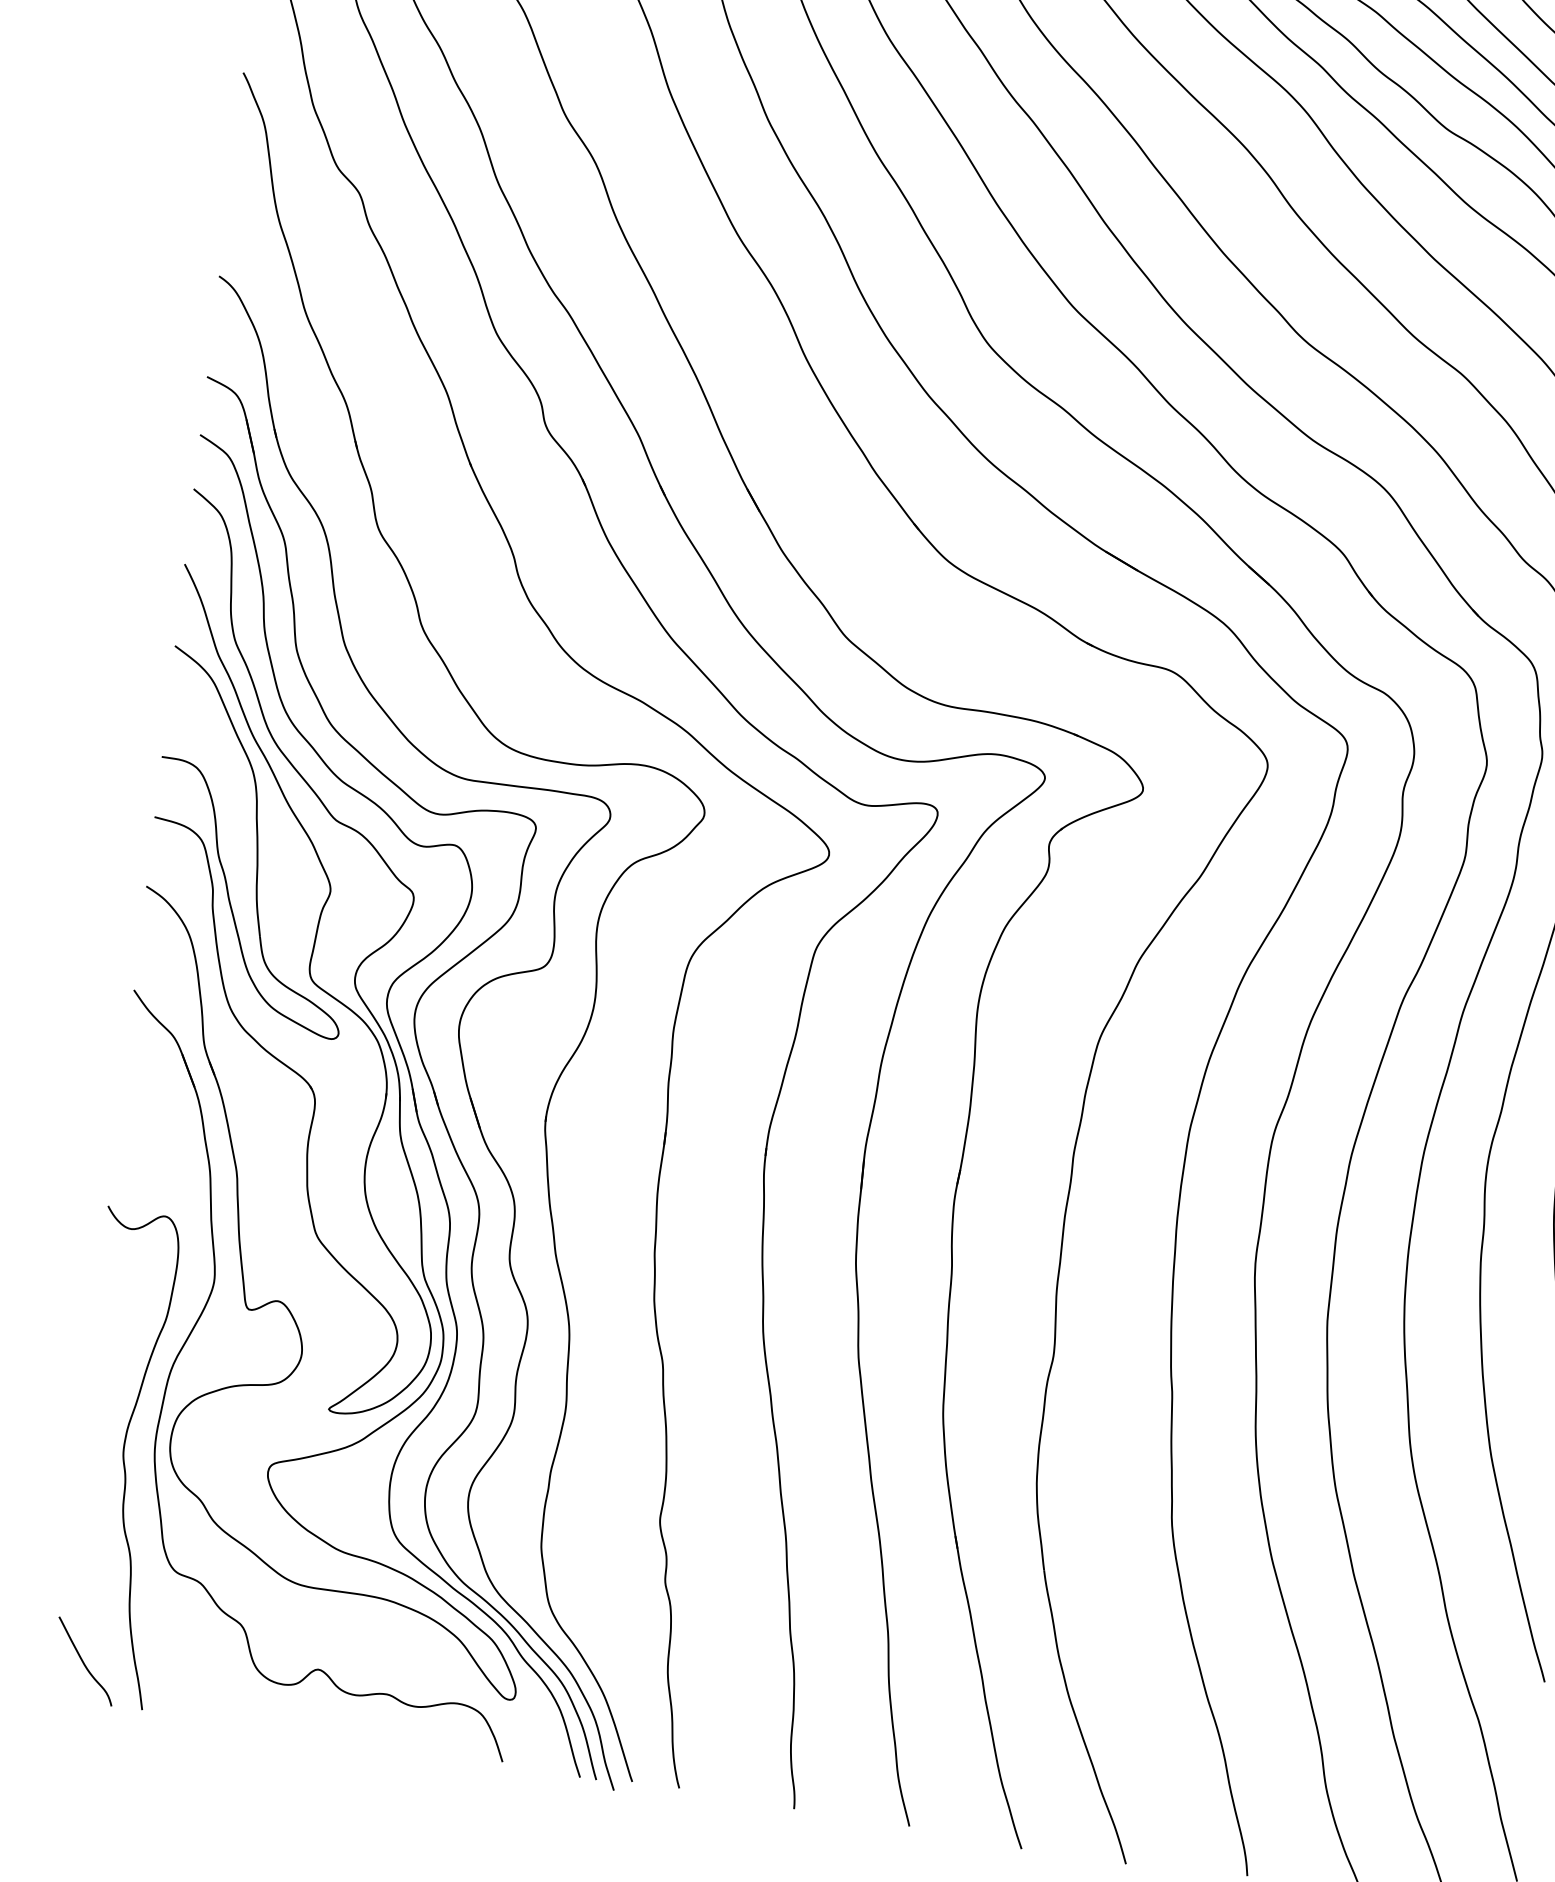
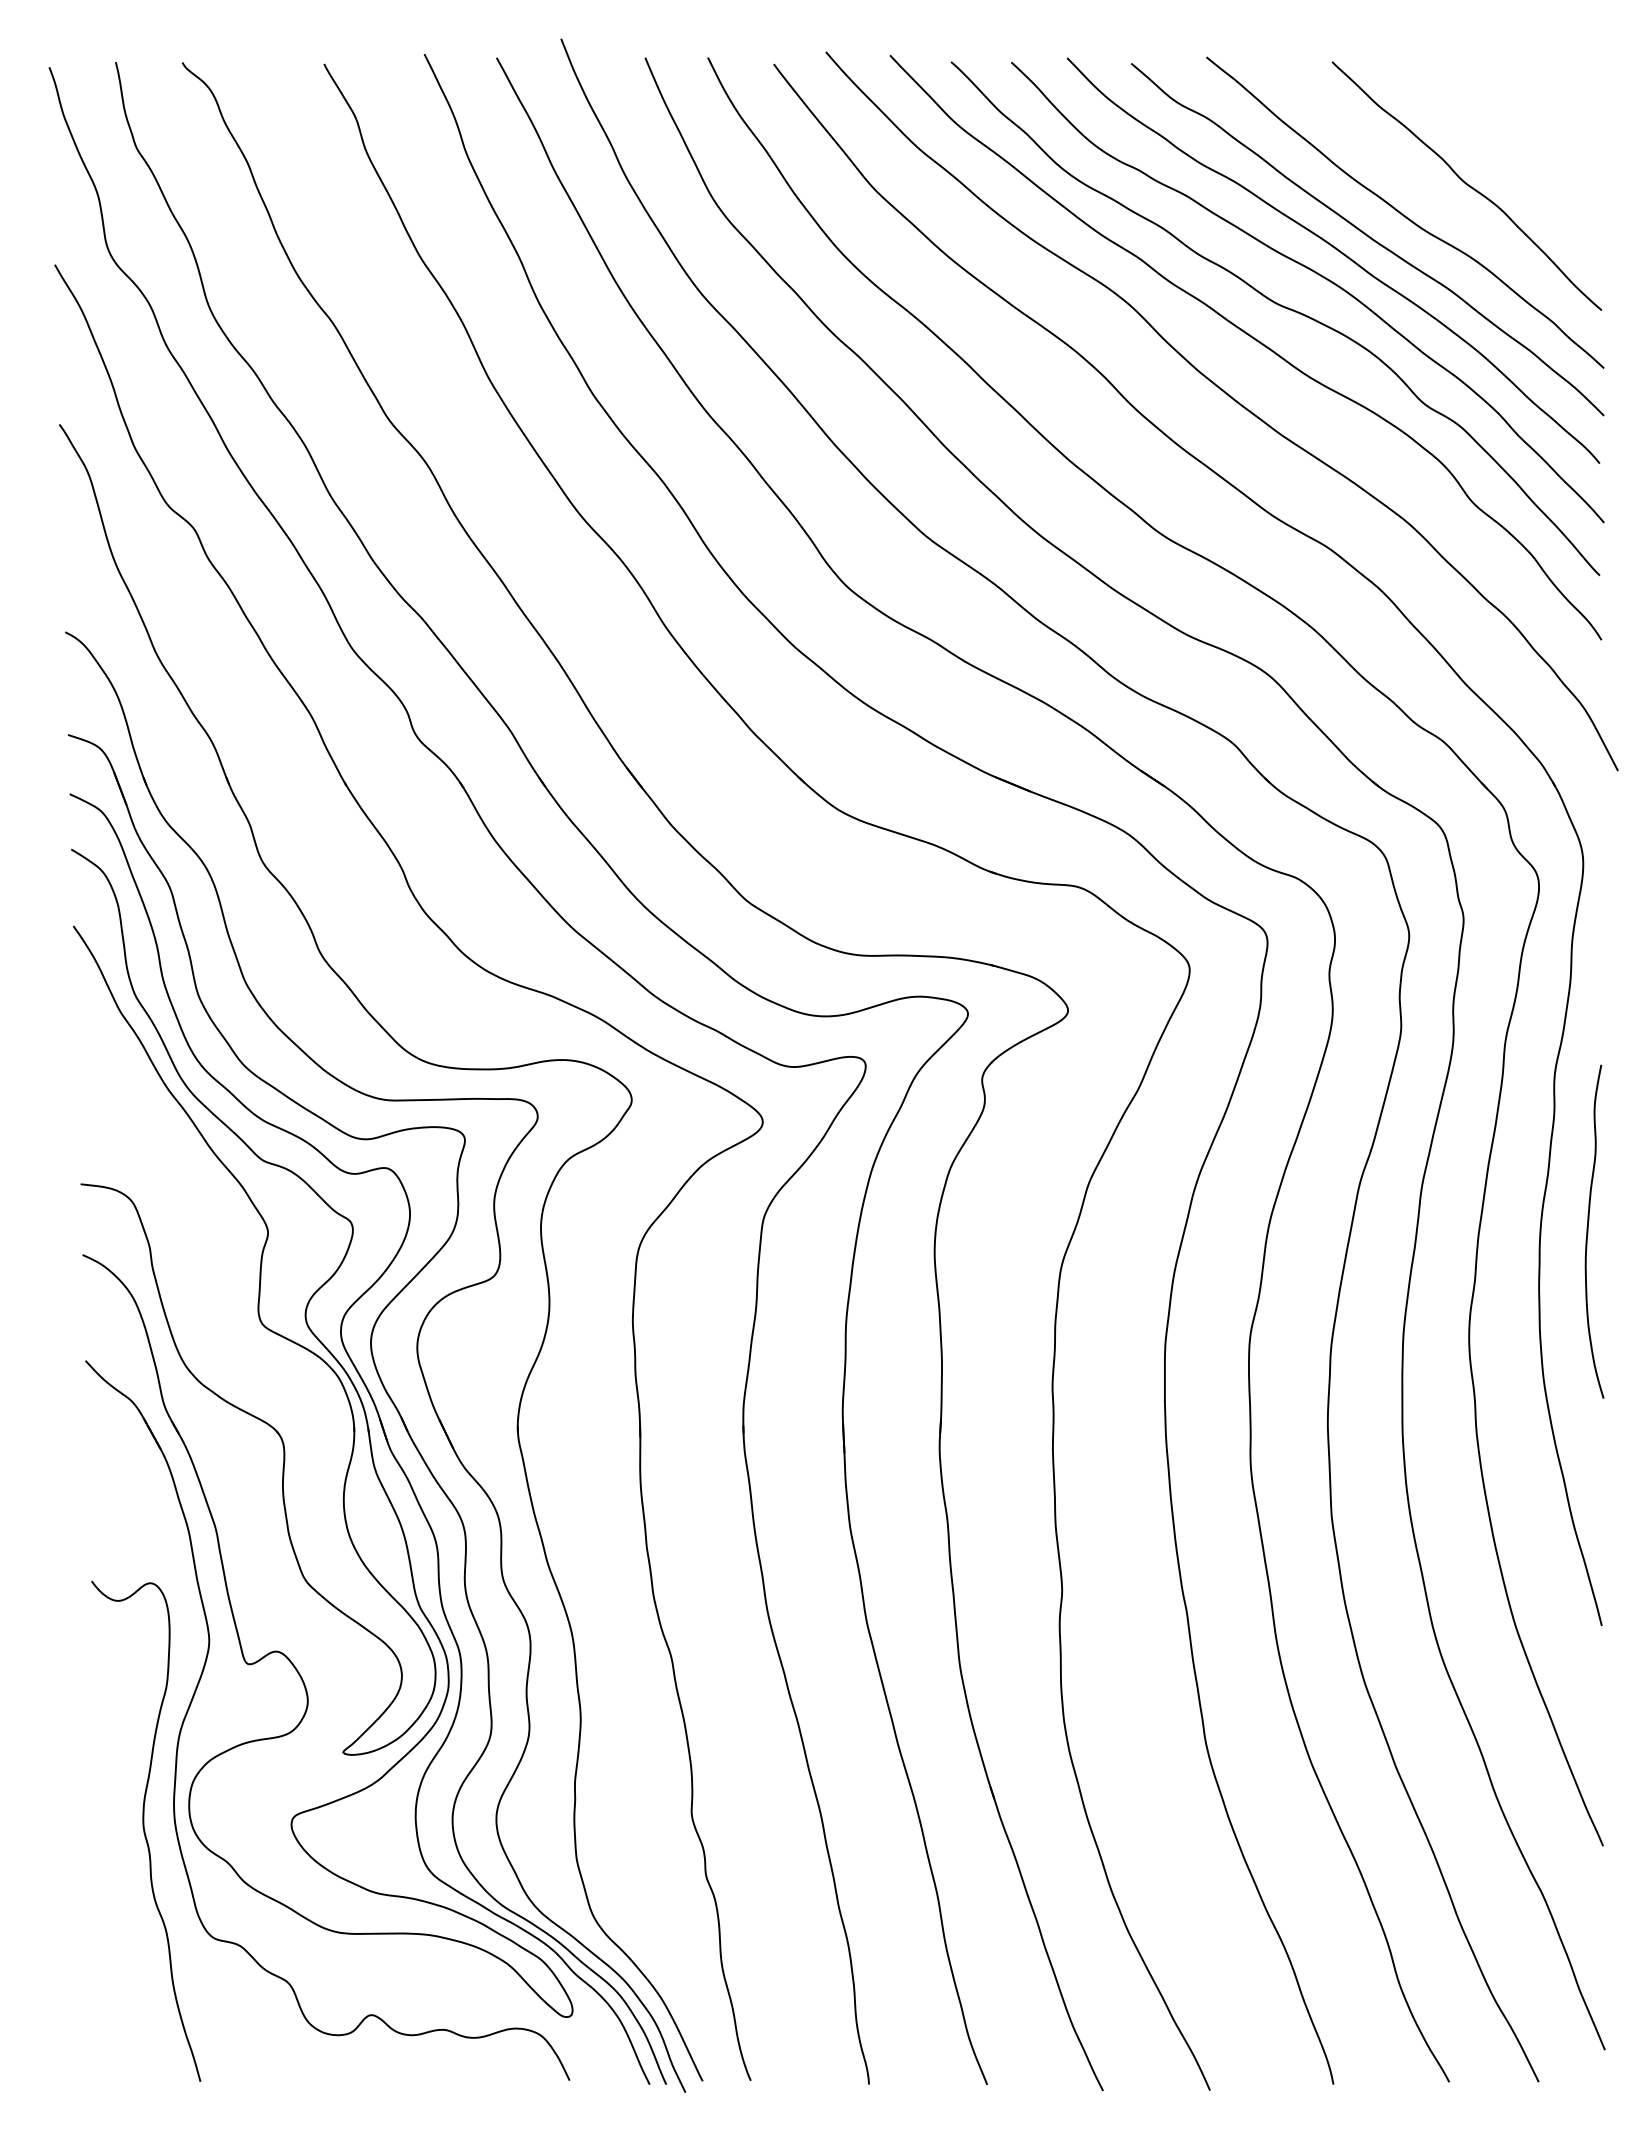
part: (256, 843) -> (186, 1195), removed
curve: (84, 1662) -> (135, 2042), removed

